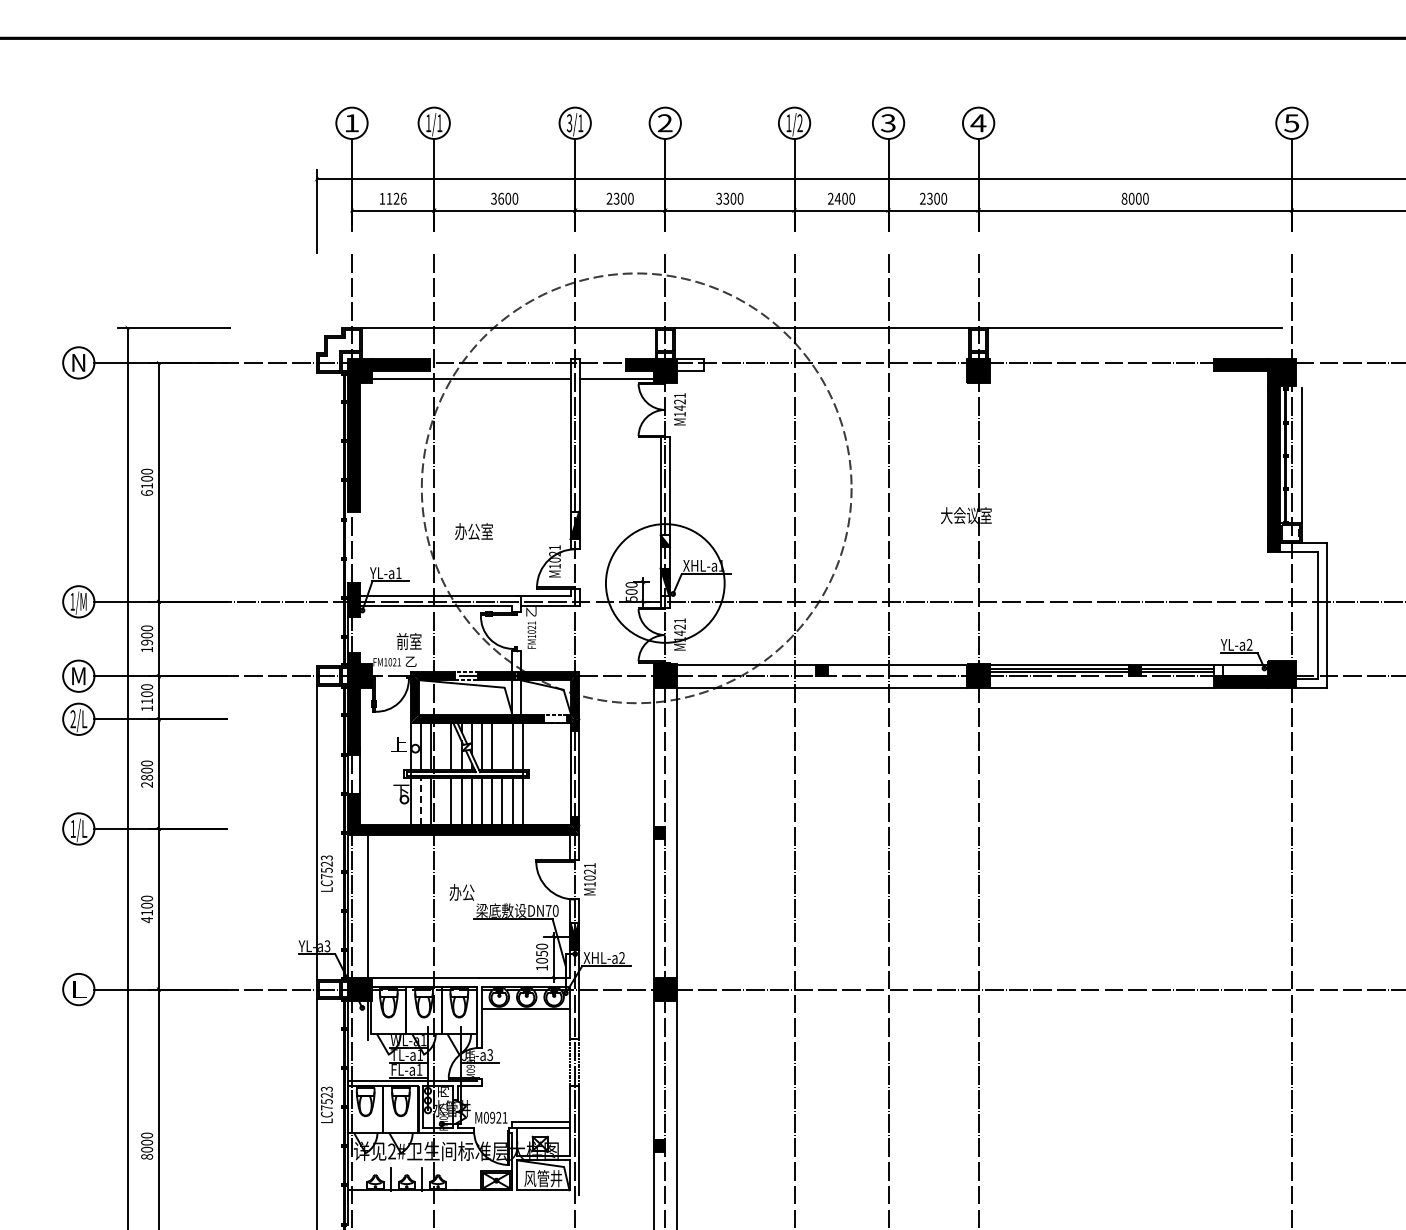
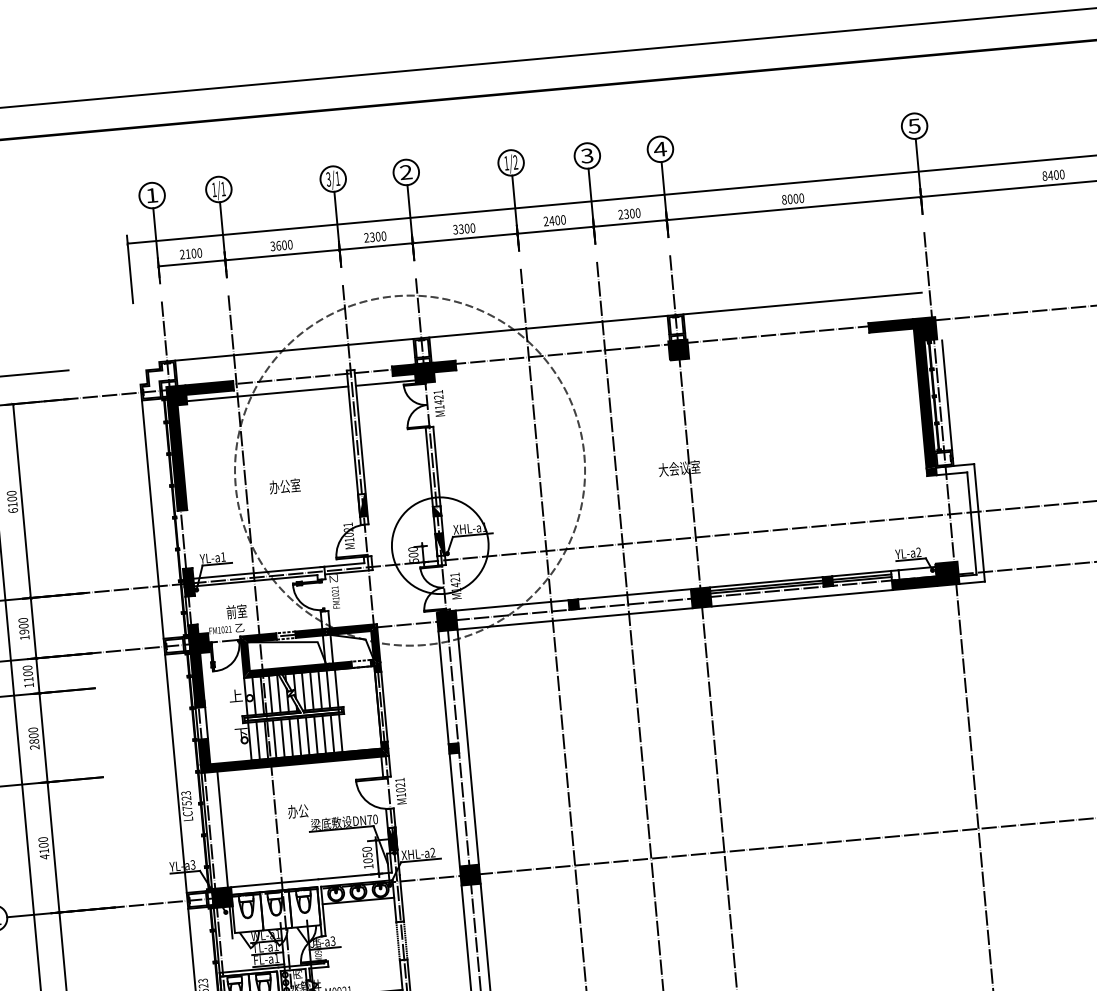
text: (392, 198) -> (190, 253), 1126 -> 2100
fill: (690, 364) -> (444, 366), added
line: (316, 519) -> (152, 519), added
text: (473, 531) -> (284, 486), moved
line: (441, 746) -> (270, 694), added
line: (502, 746) -> (320, 689), added
line: (420, 801) -> (257, 740), dashed -> solid
line: (441, 801) -> (274, 739), added

